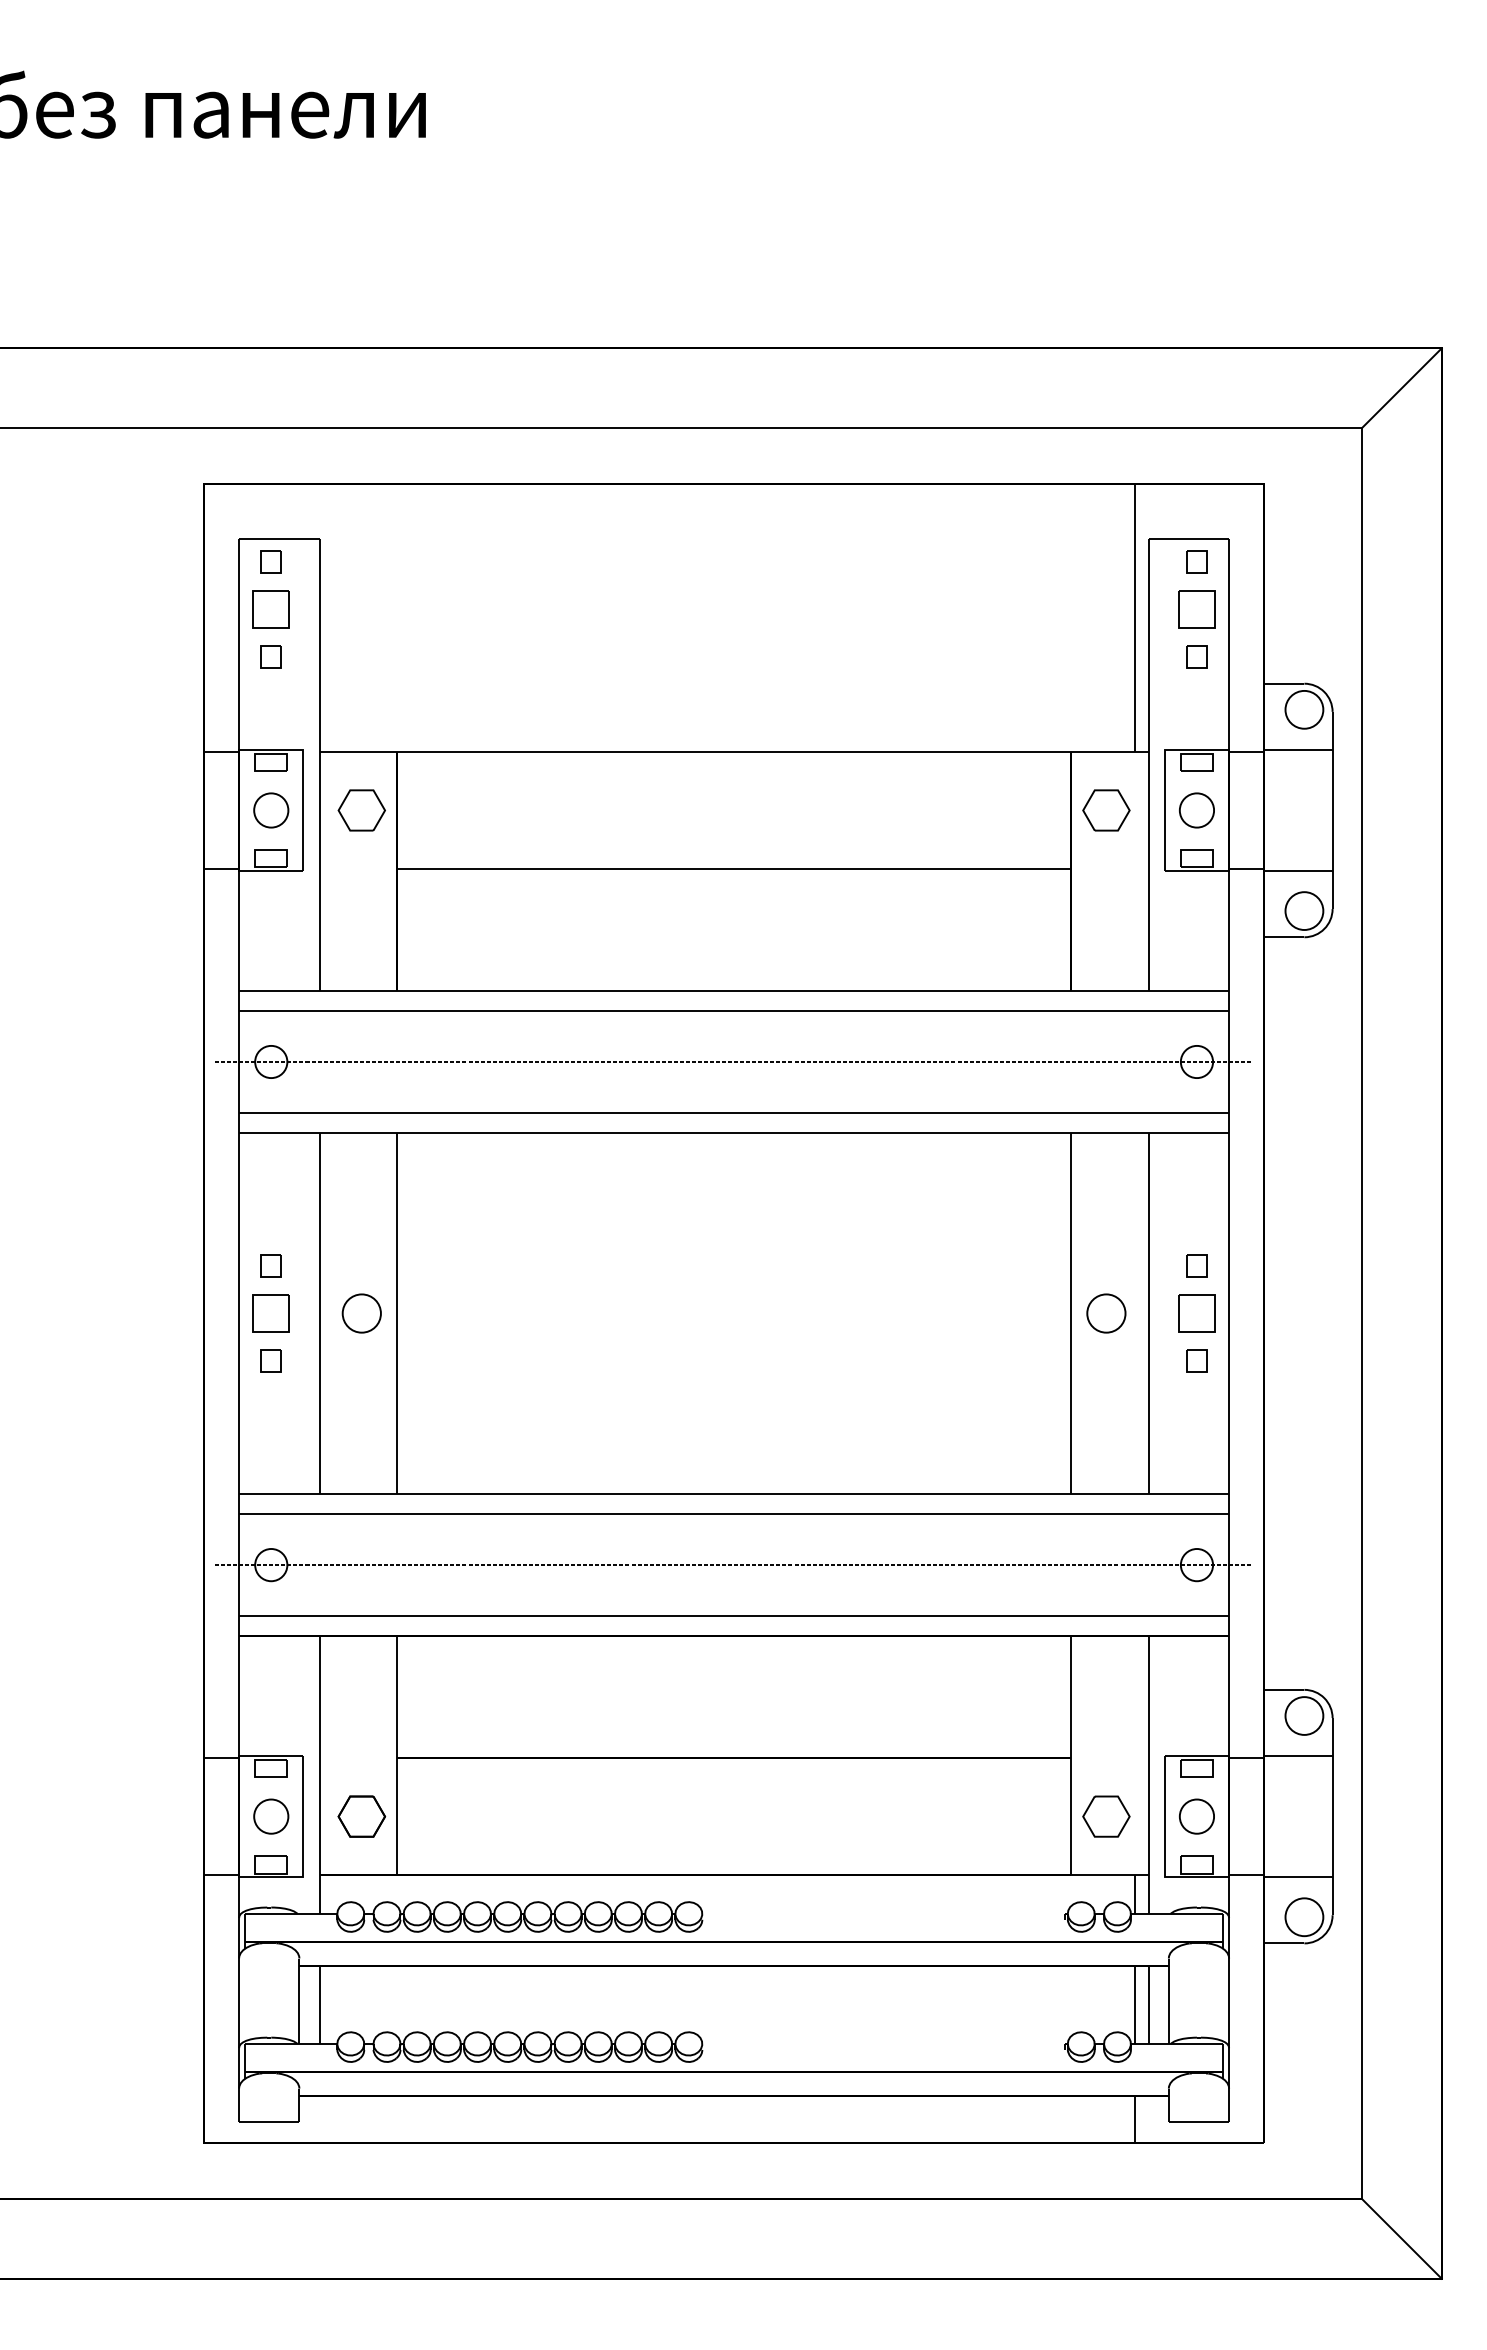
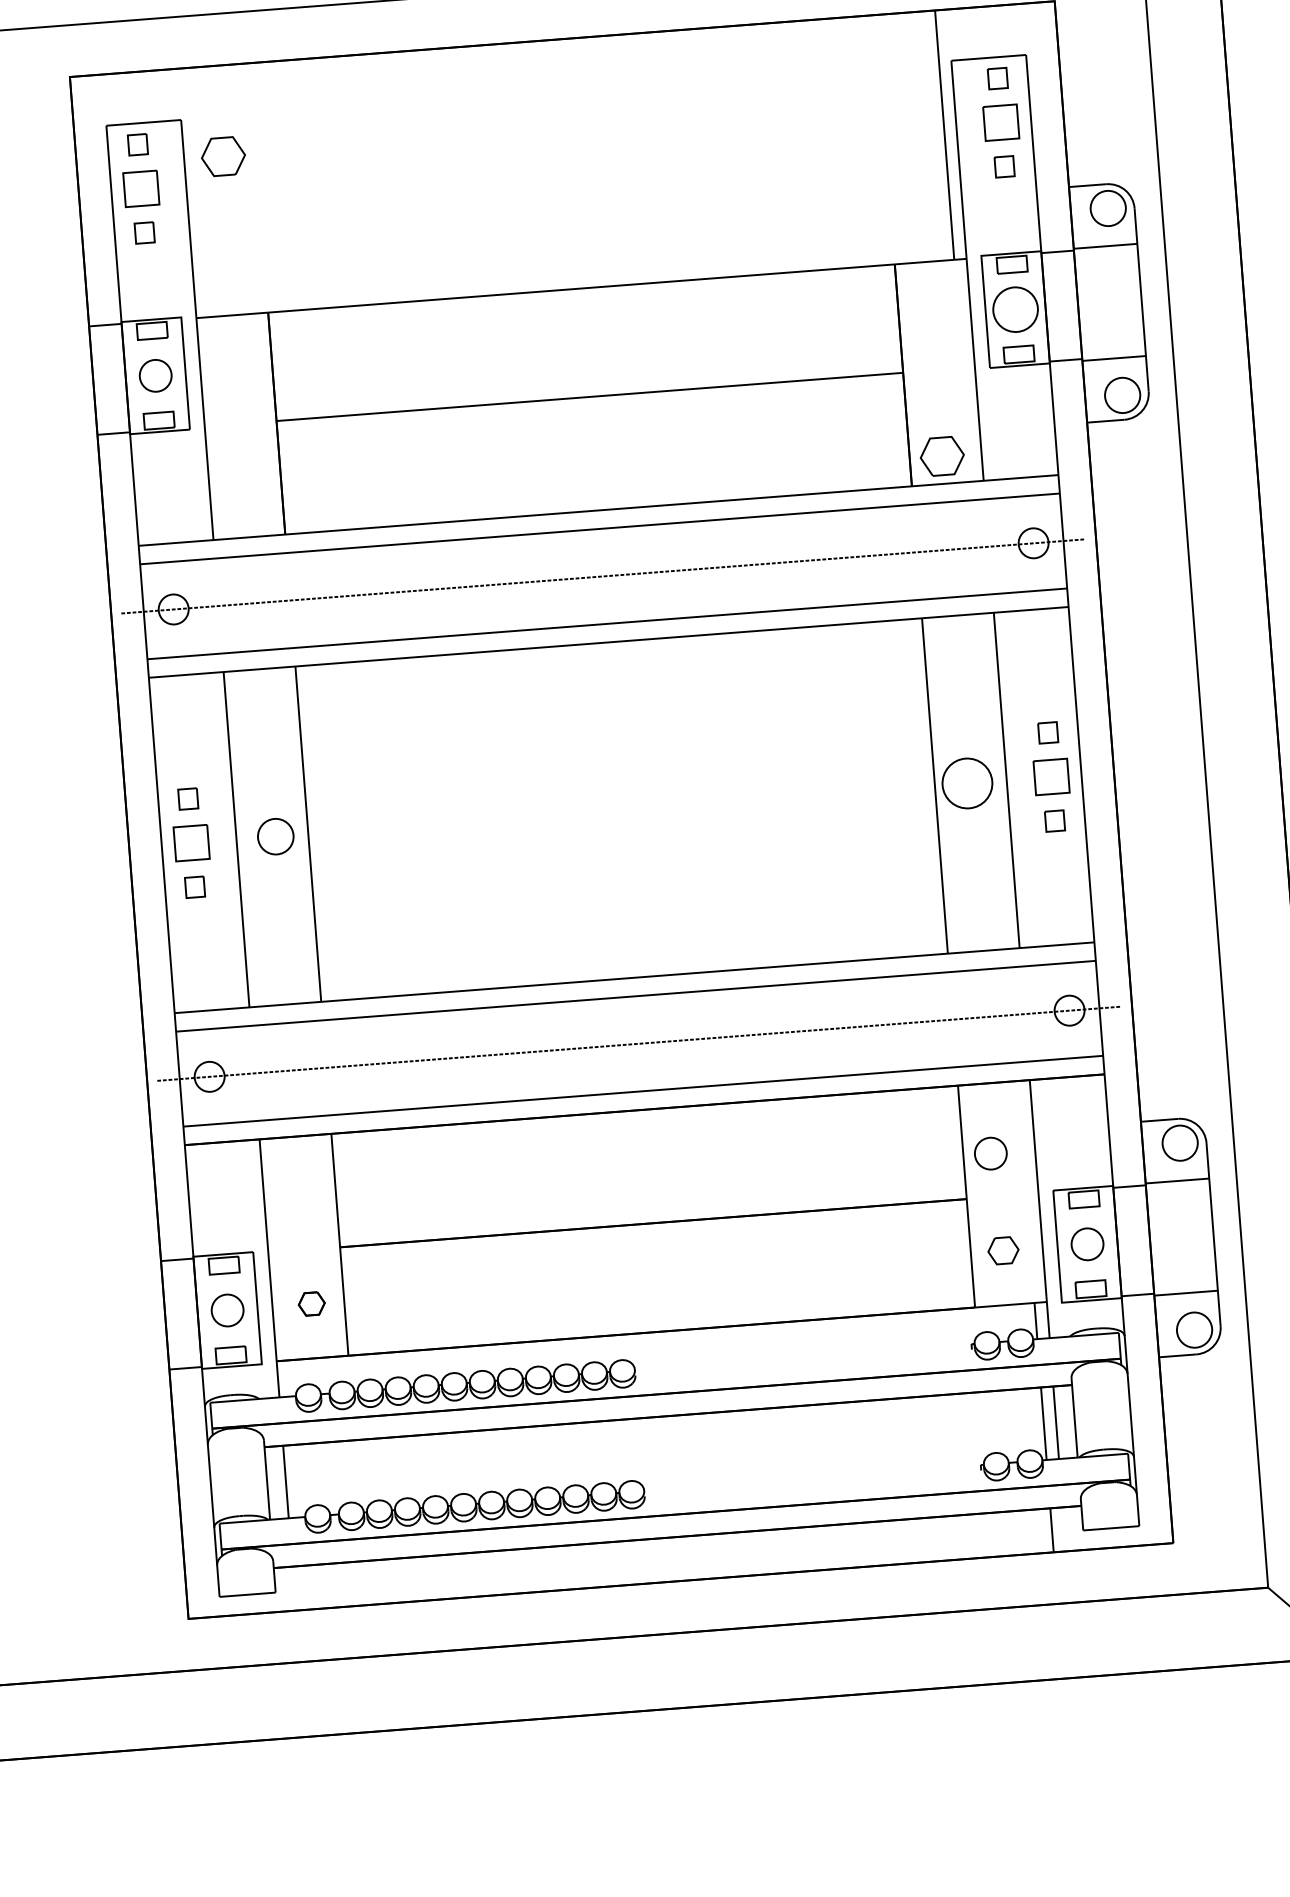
part: (361, 810) -> (223, 156), moved
part: (1106, 810) -> (942, 456), moved
part: (1196, 810) -> (1015, 309), size x1.4
part: (1106, 1313) -> (967, 783), size x1.4
part: (1100, 1711) -> (990, 1153), added
part: (361, 1816) -> (311, 1303), size x0.6
part: (1106, 1816) -> (1003, 1250), size x0.7

